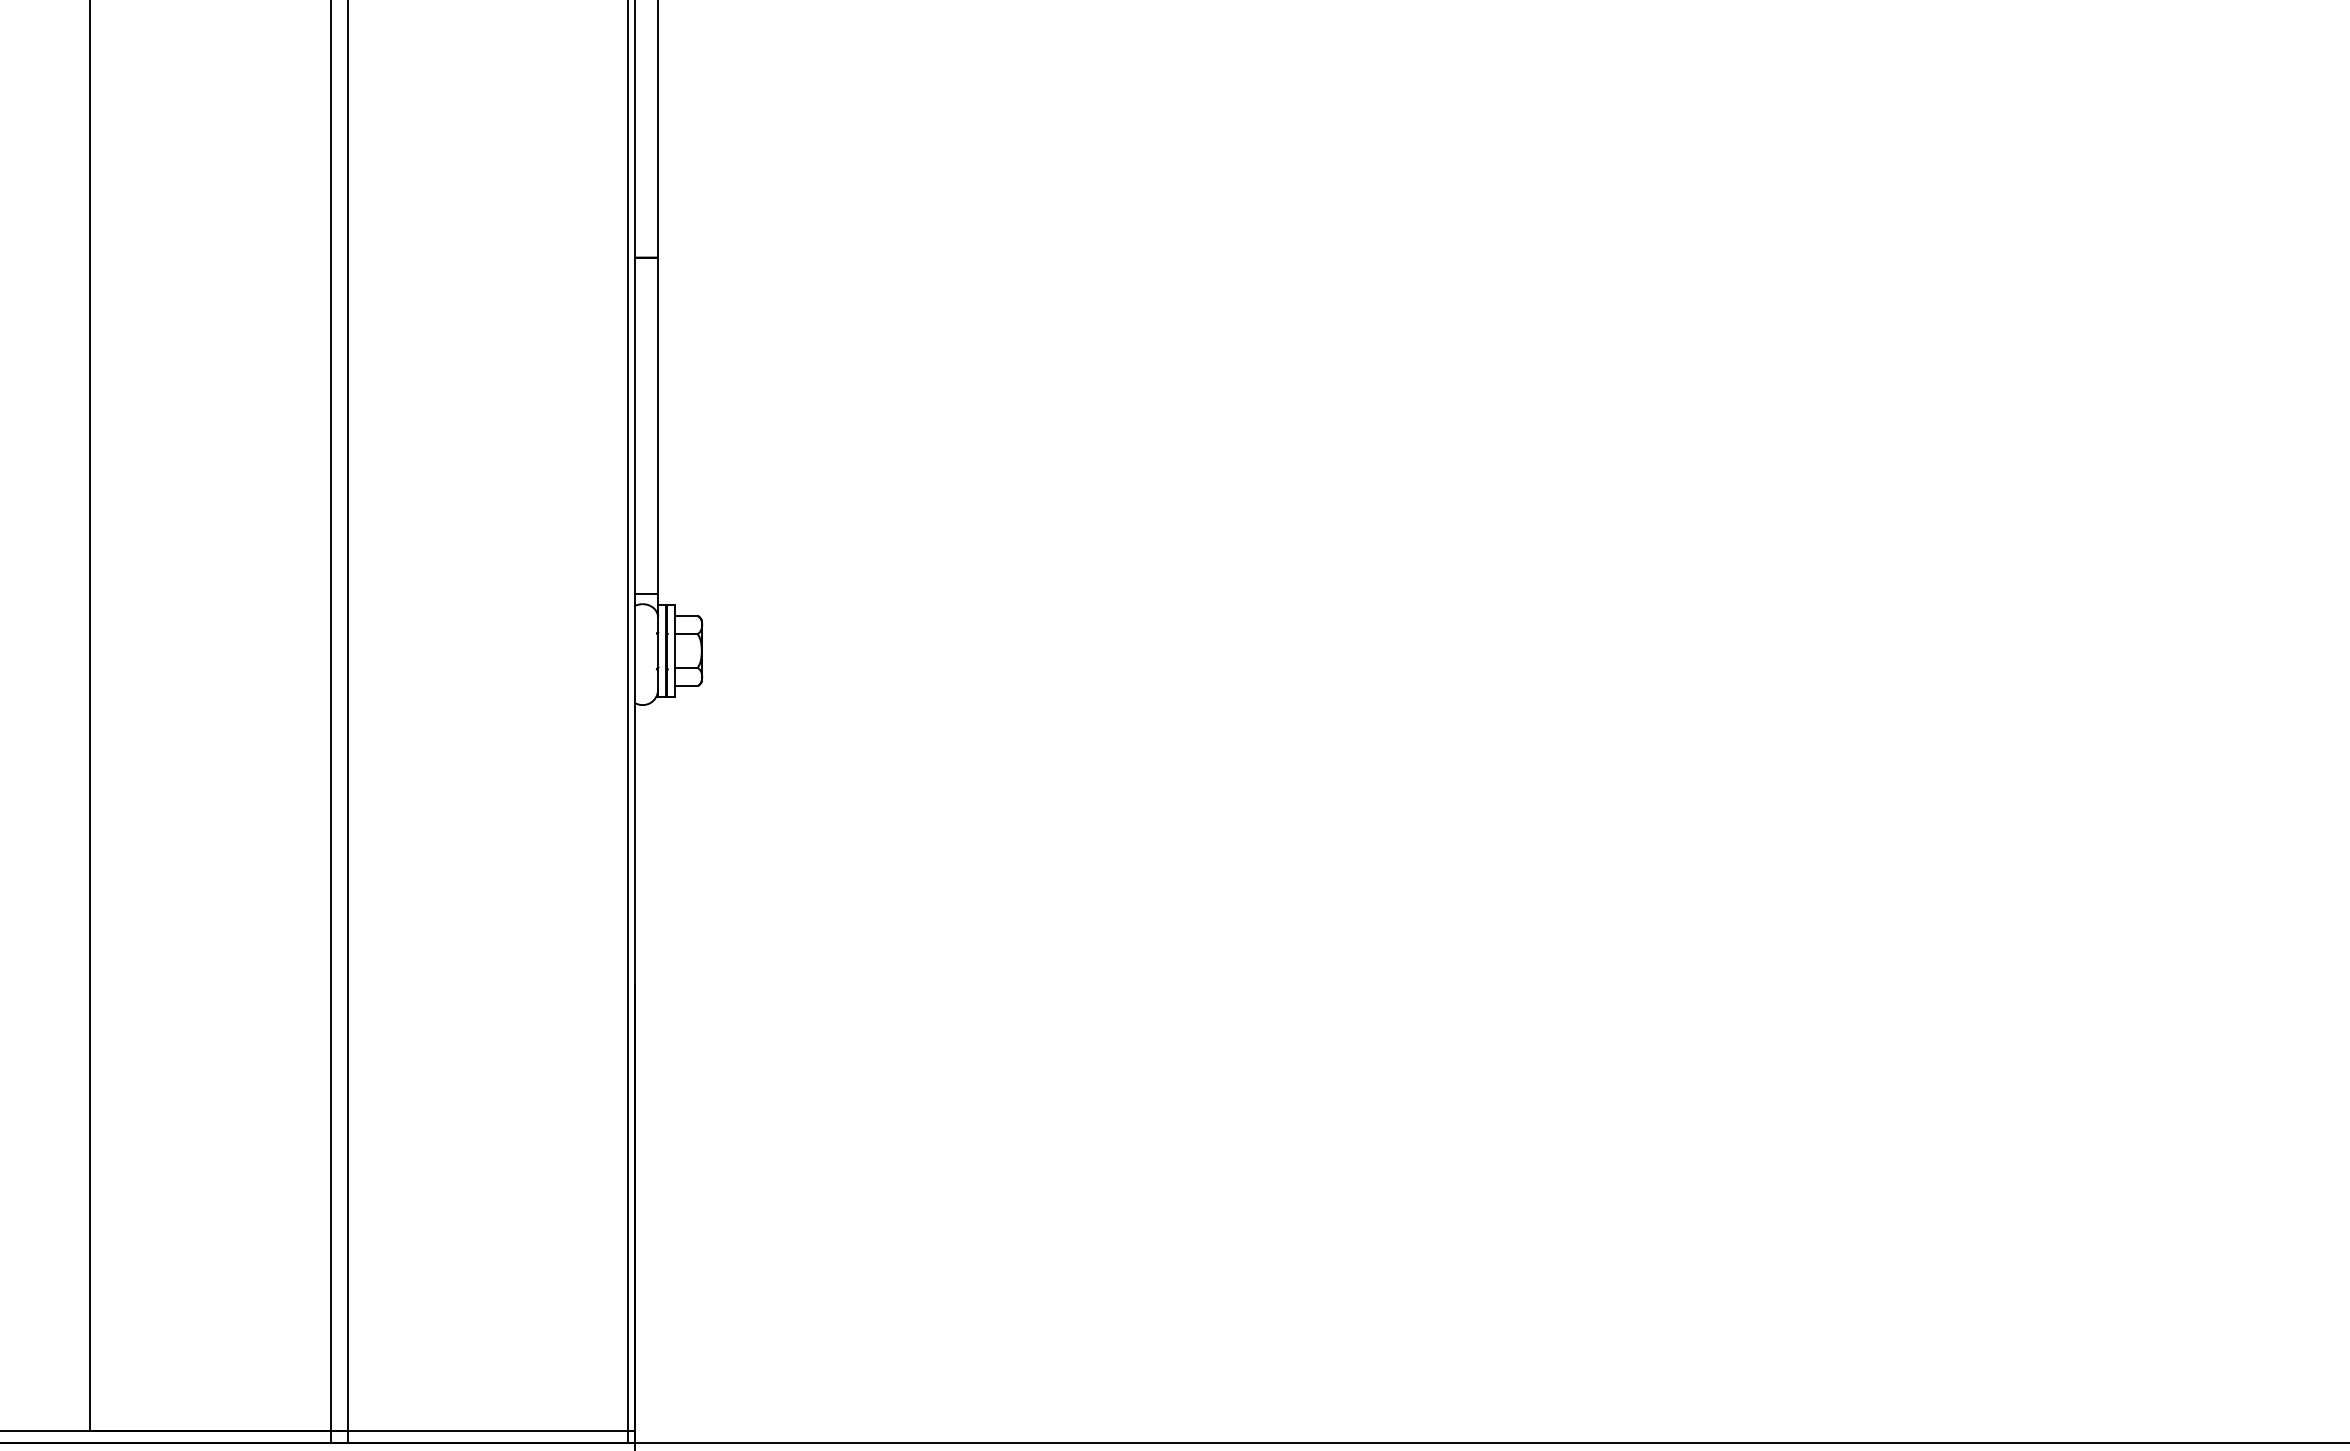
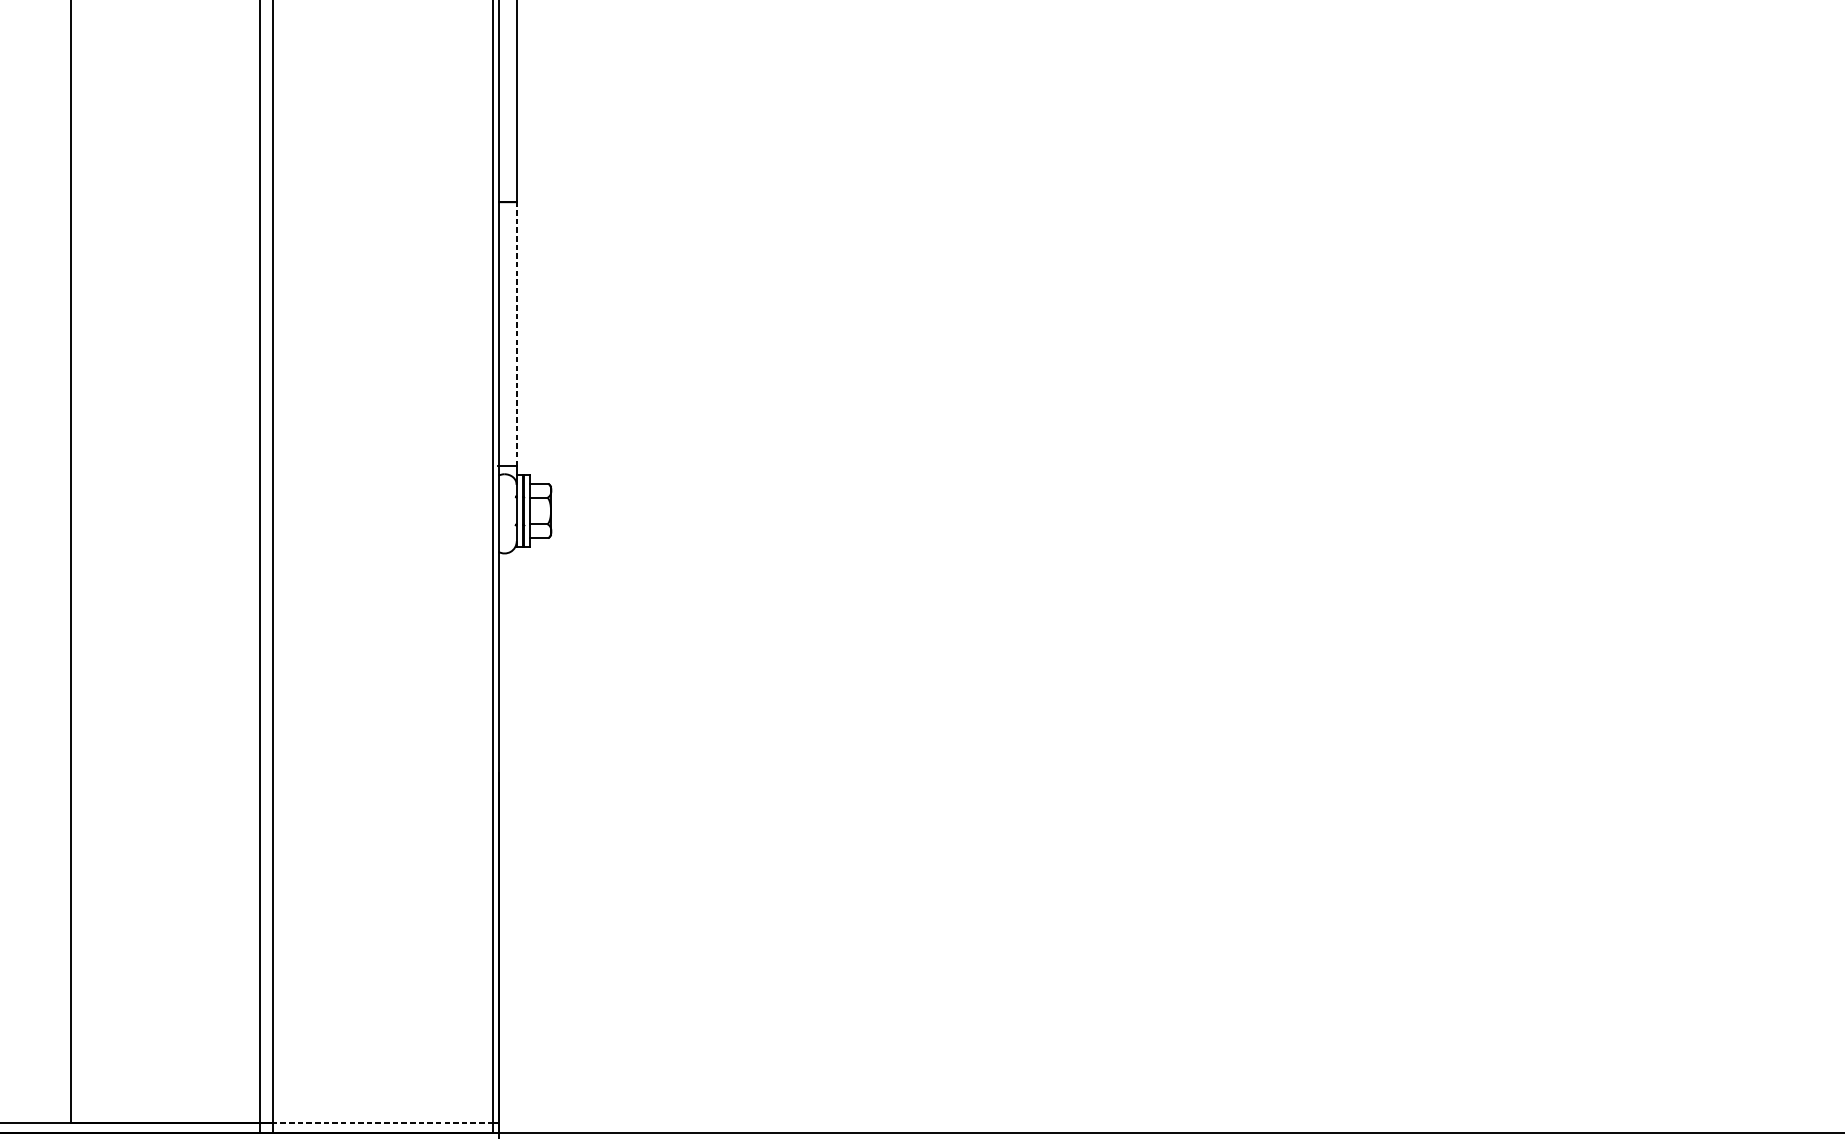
line: (658, 425) -> (517, 334), solid -> dashed
line: (487, 1430) -> (382, 1122), solid -> dashed

